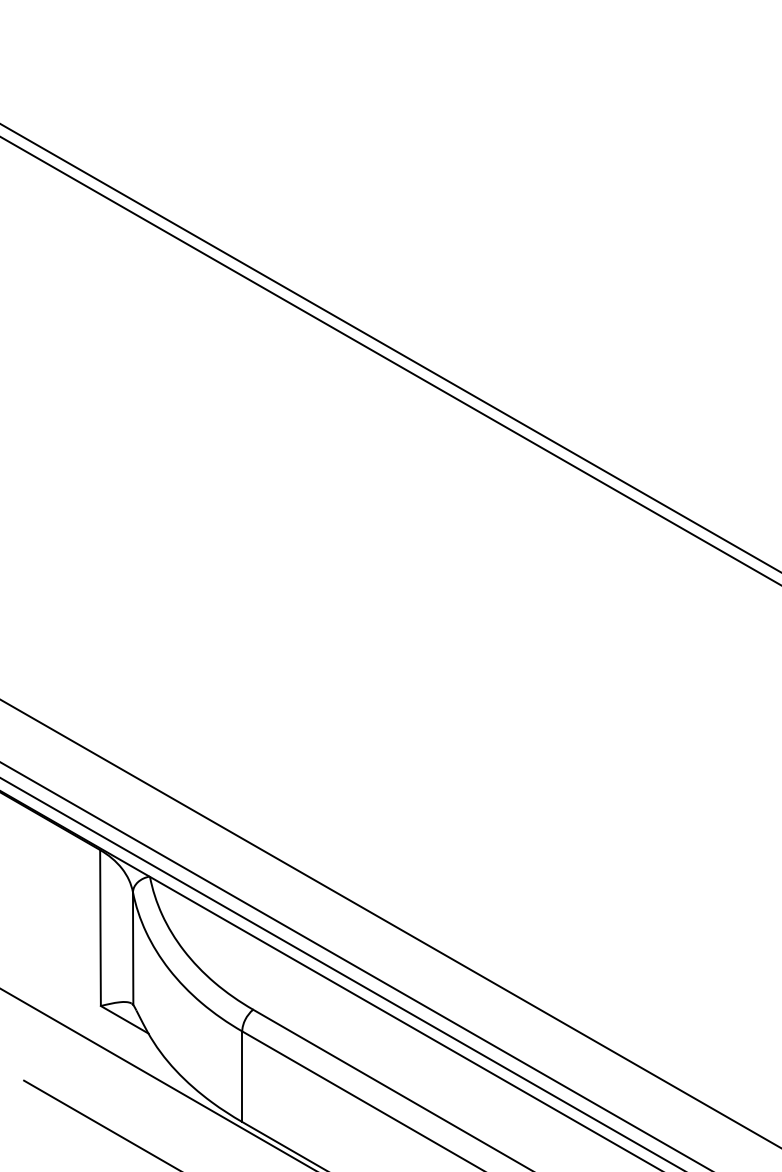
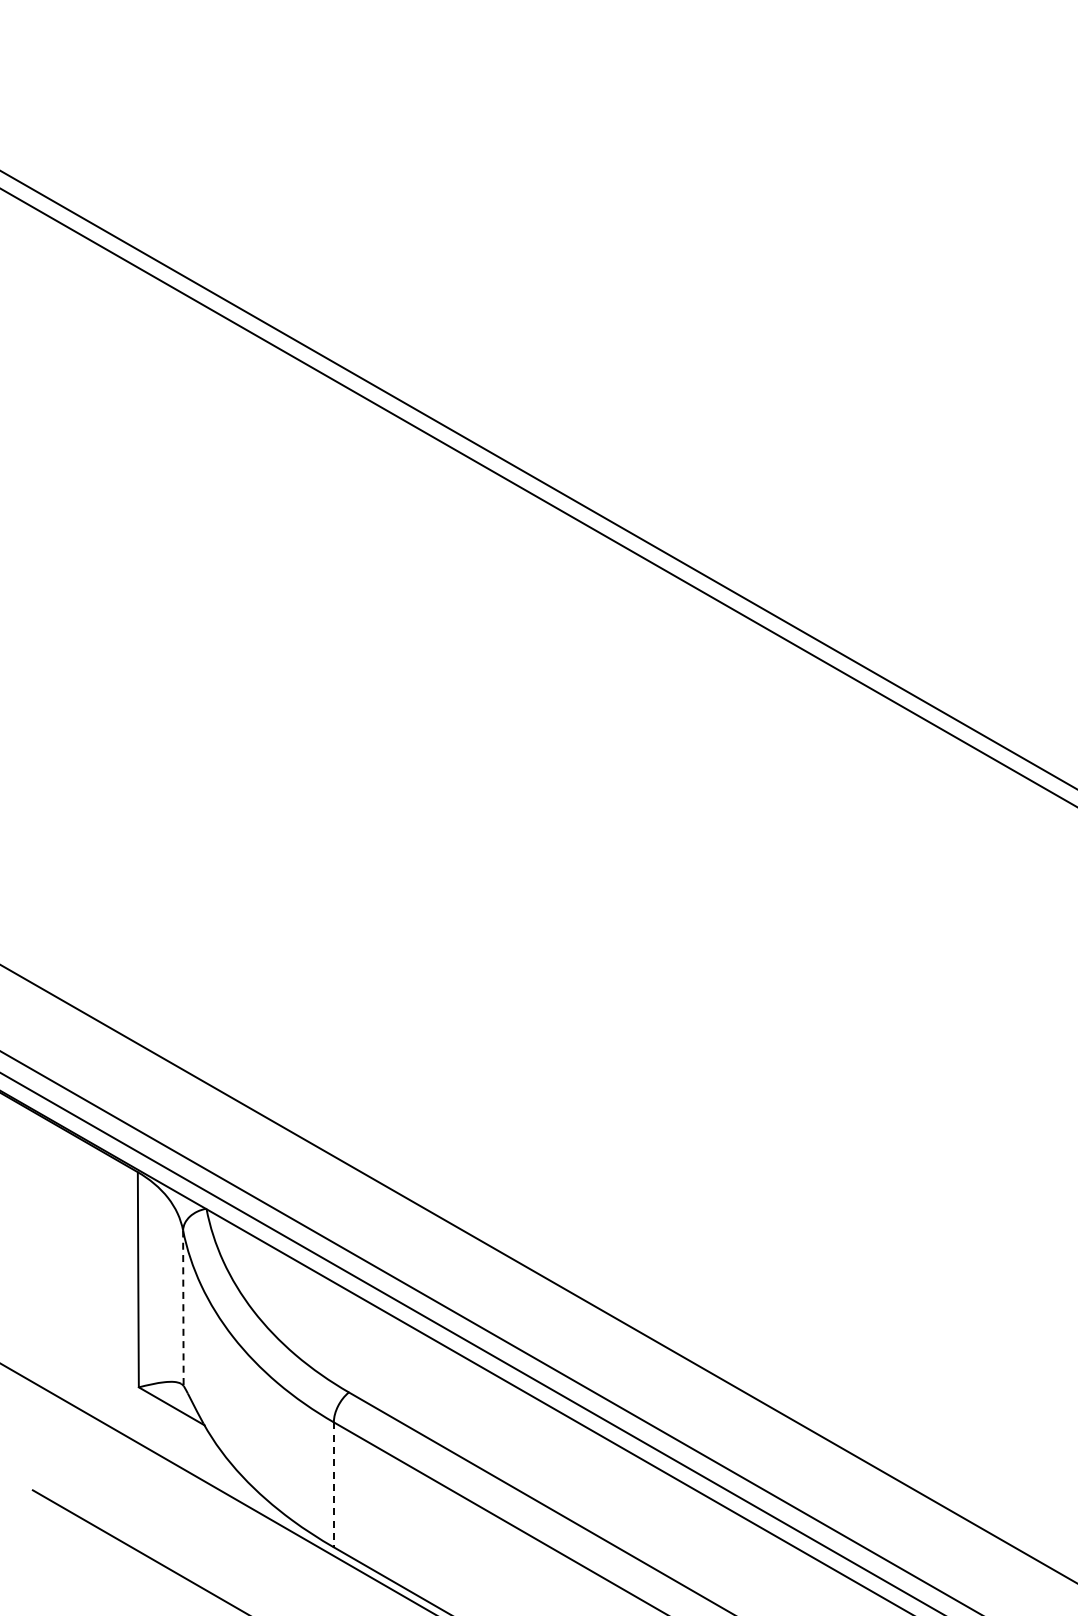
line: (133, 948) -> (183, 1308), solid -> dashed
line: (242, 1077) -> (333, 1485), solid -> dashed

